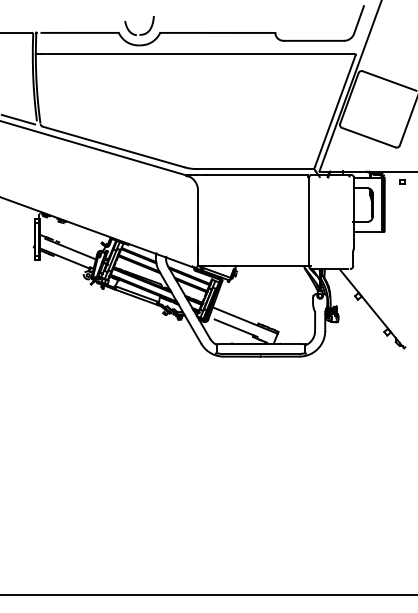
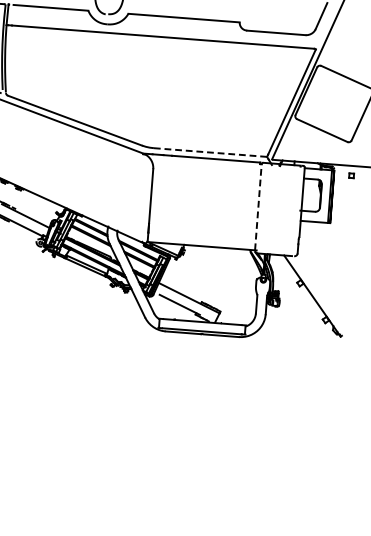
line: (255, 169) -> (210, 152), solid -> dashed
line: (309, 221) -> (258, 207), solid -> dashed

